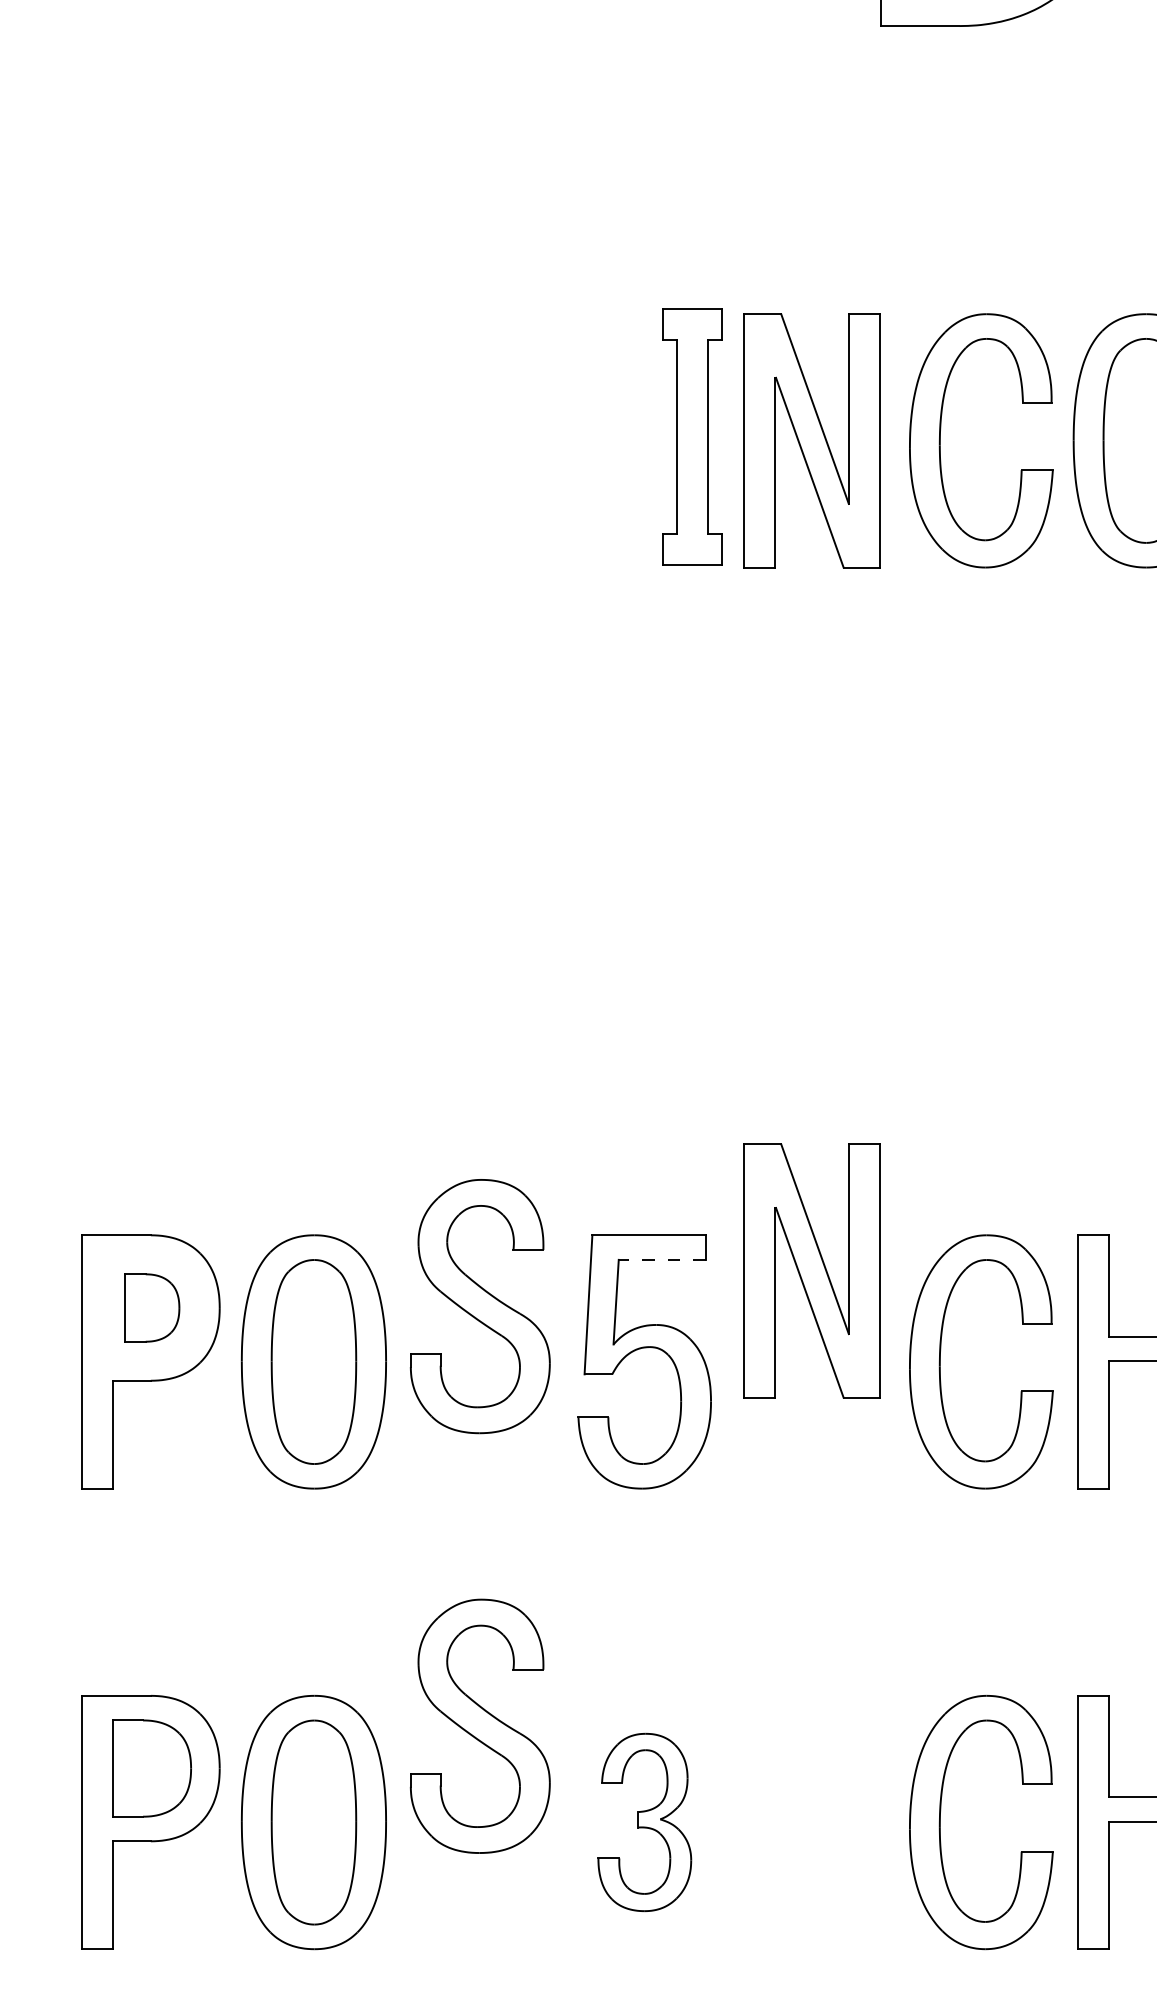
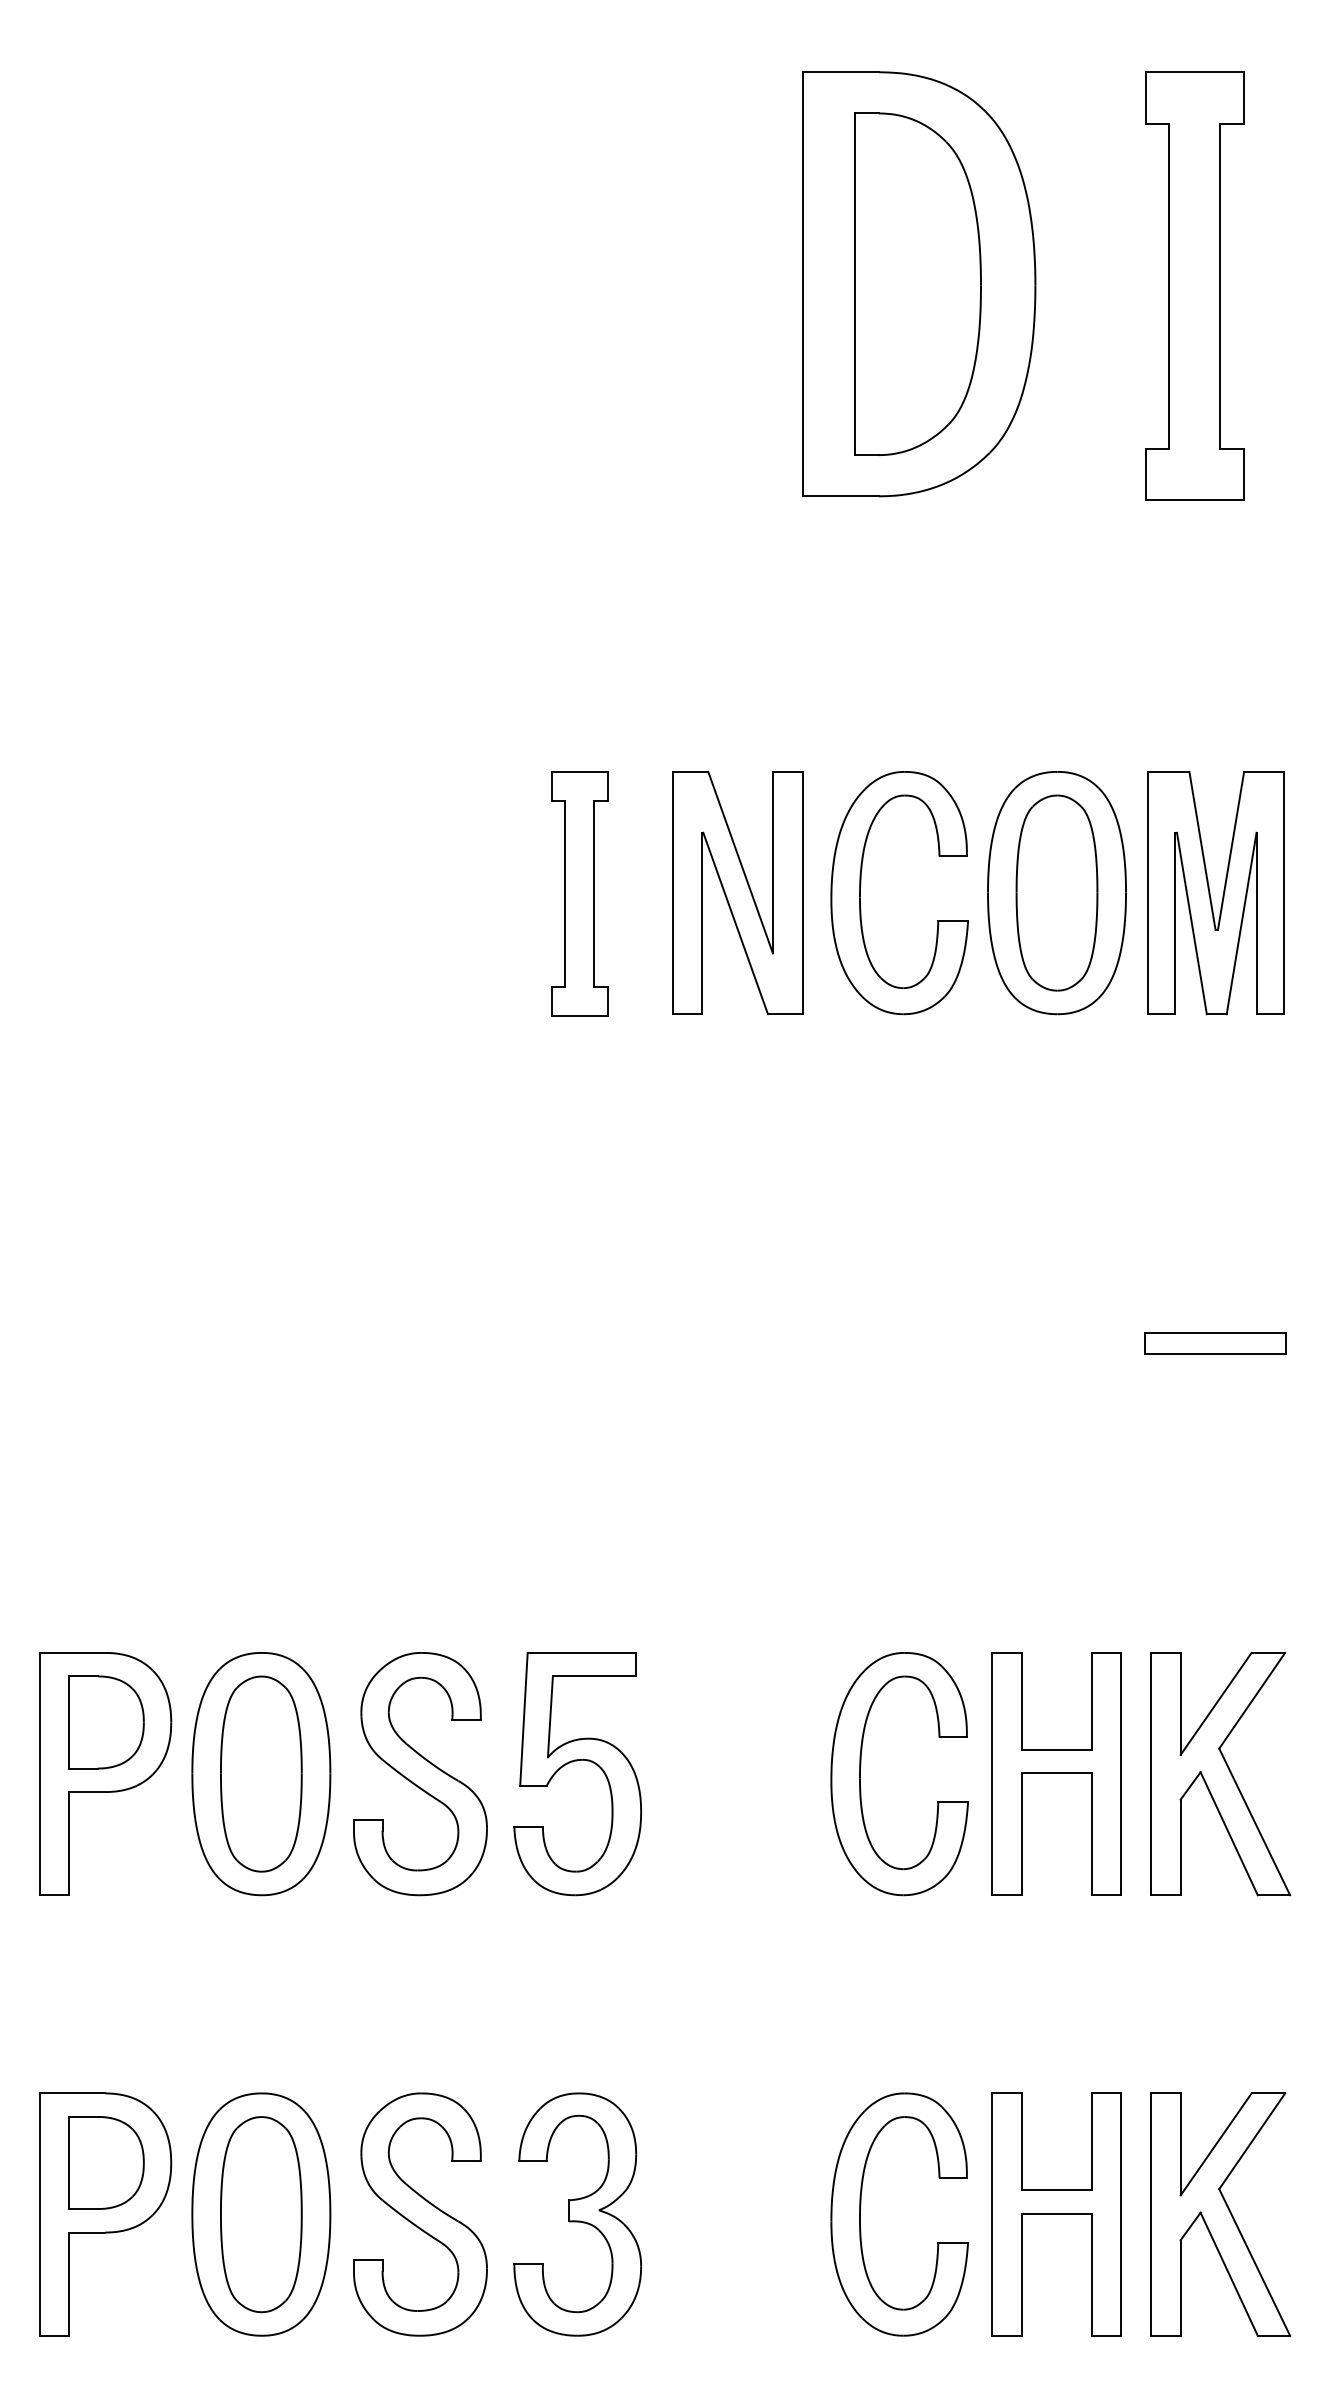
part: (692, 436) -> (579, 893), moved
line: (662, 1259) -> (594, 1676), dashed -> solid
part: (811, 1270) -> (737, 1686), removed
part: (480, 1306) -> (420, 1774), moved
part: (152, 1308) -> (106, 1722), size x1.43
part: (480, 1726) -> (420, 2214), moved
part: (644, 1822) -> (577, 2214), size x1.43

